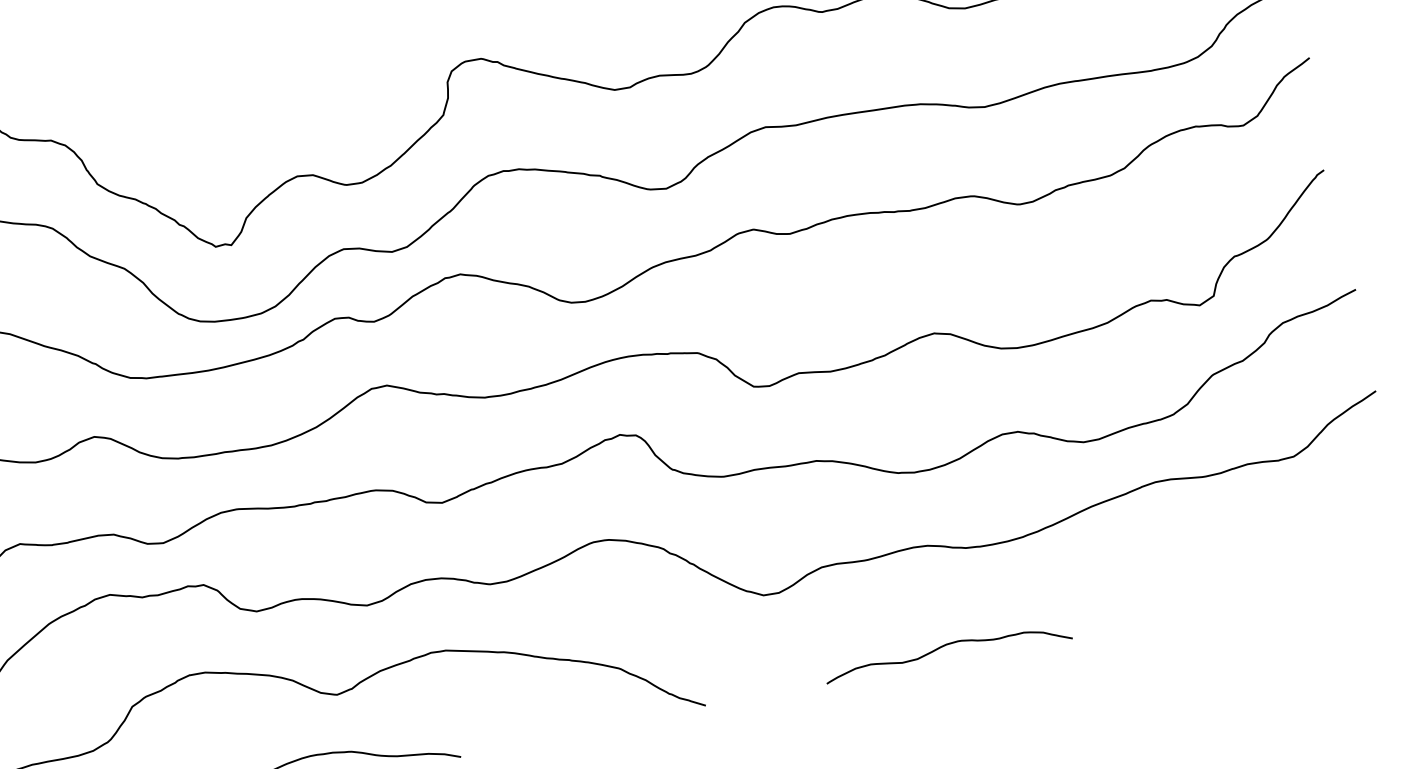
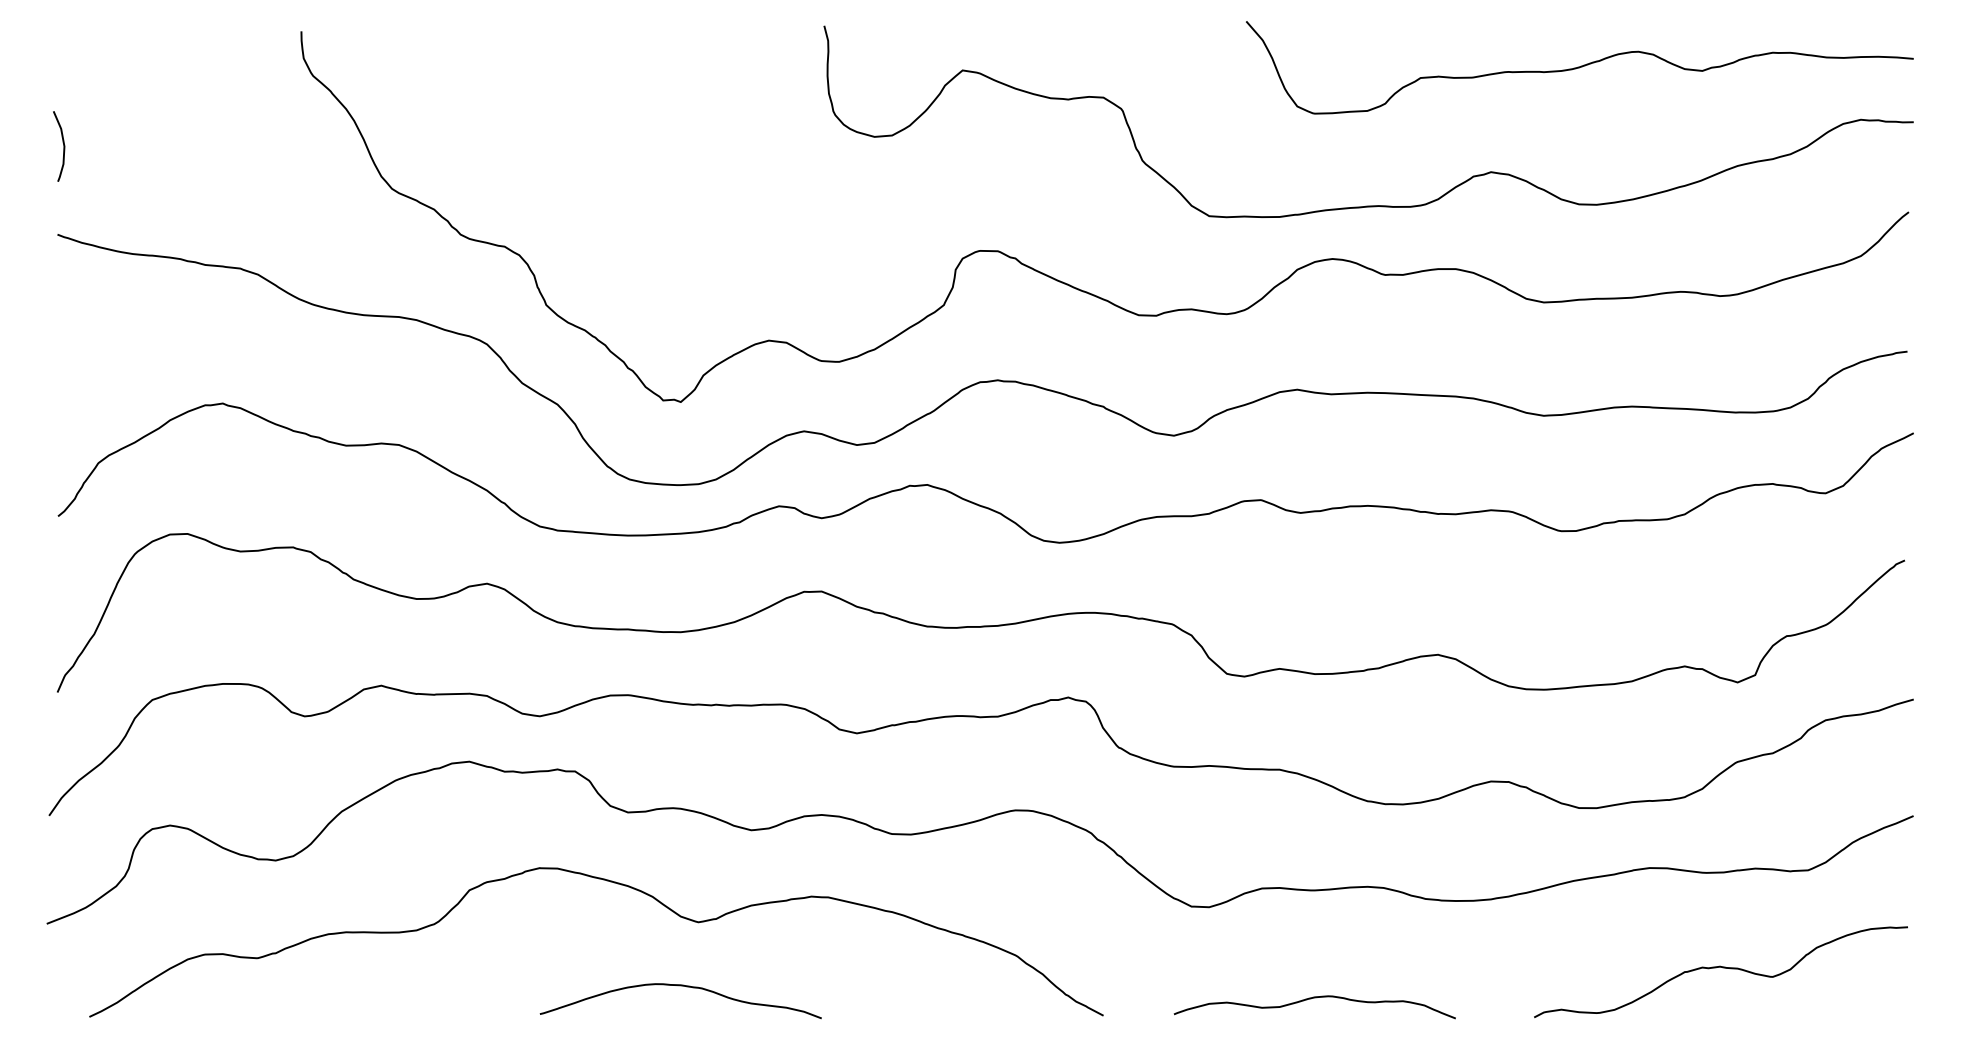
curve: (1236, 556) -> (1722, 968), added
curve: (943, 647) -> (1311, 999), moved

